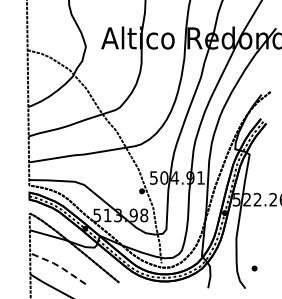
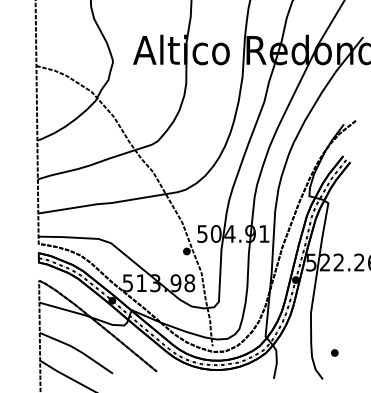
line: (59, 266) -> (78, 350), dashed -> solid

